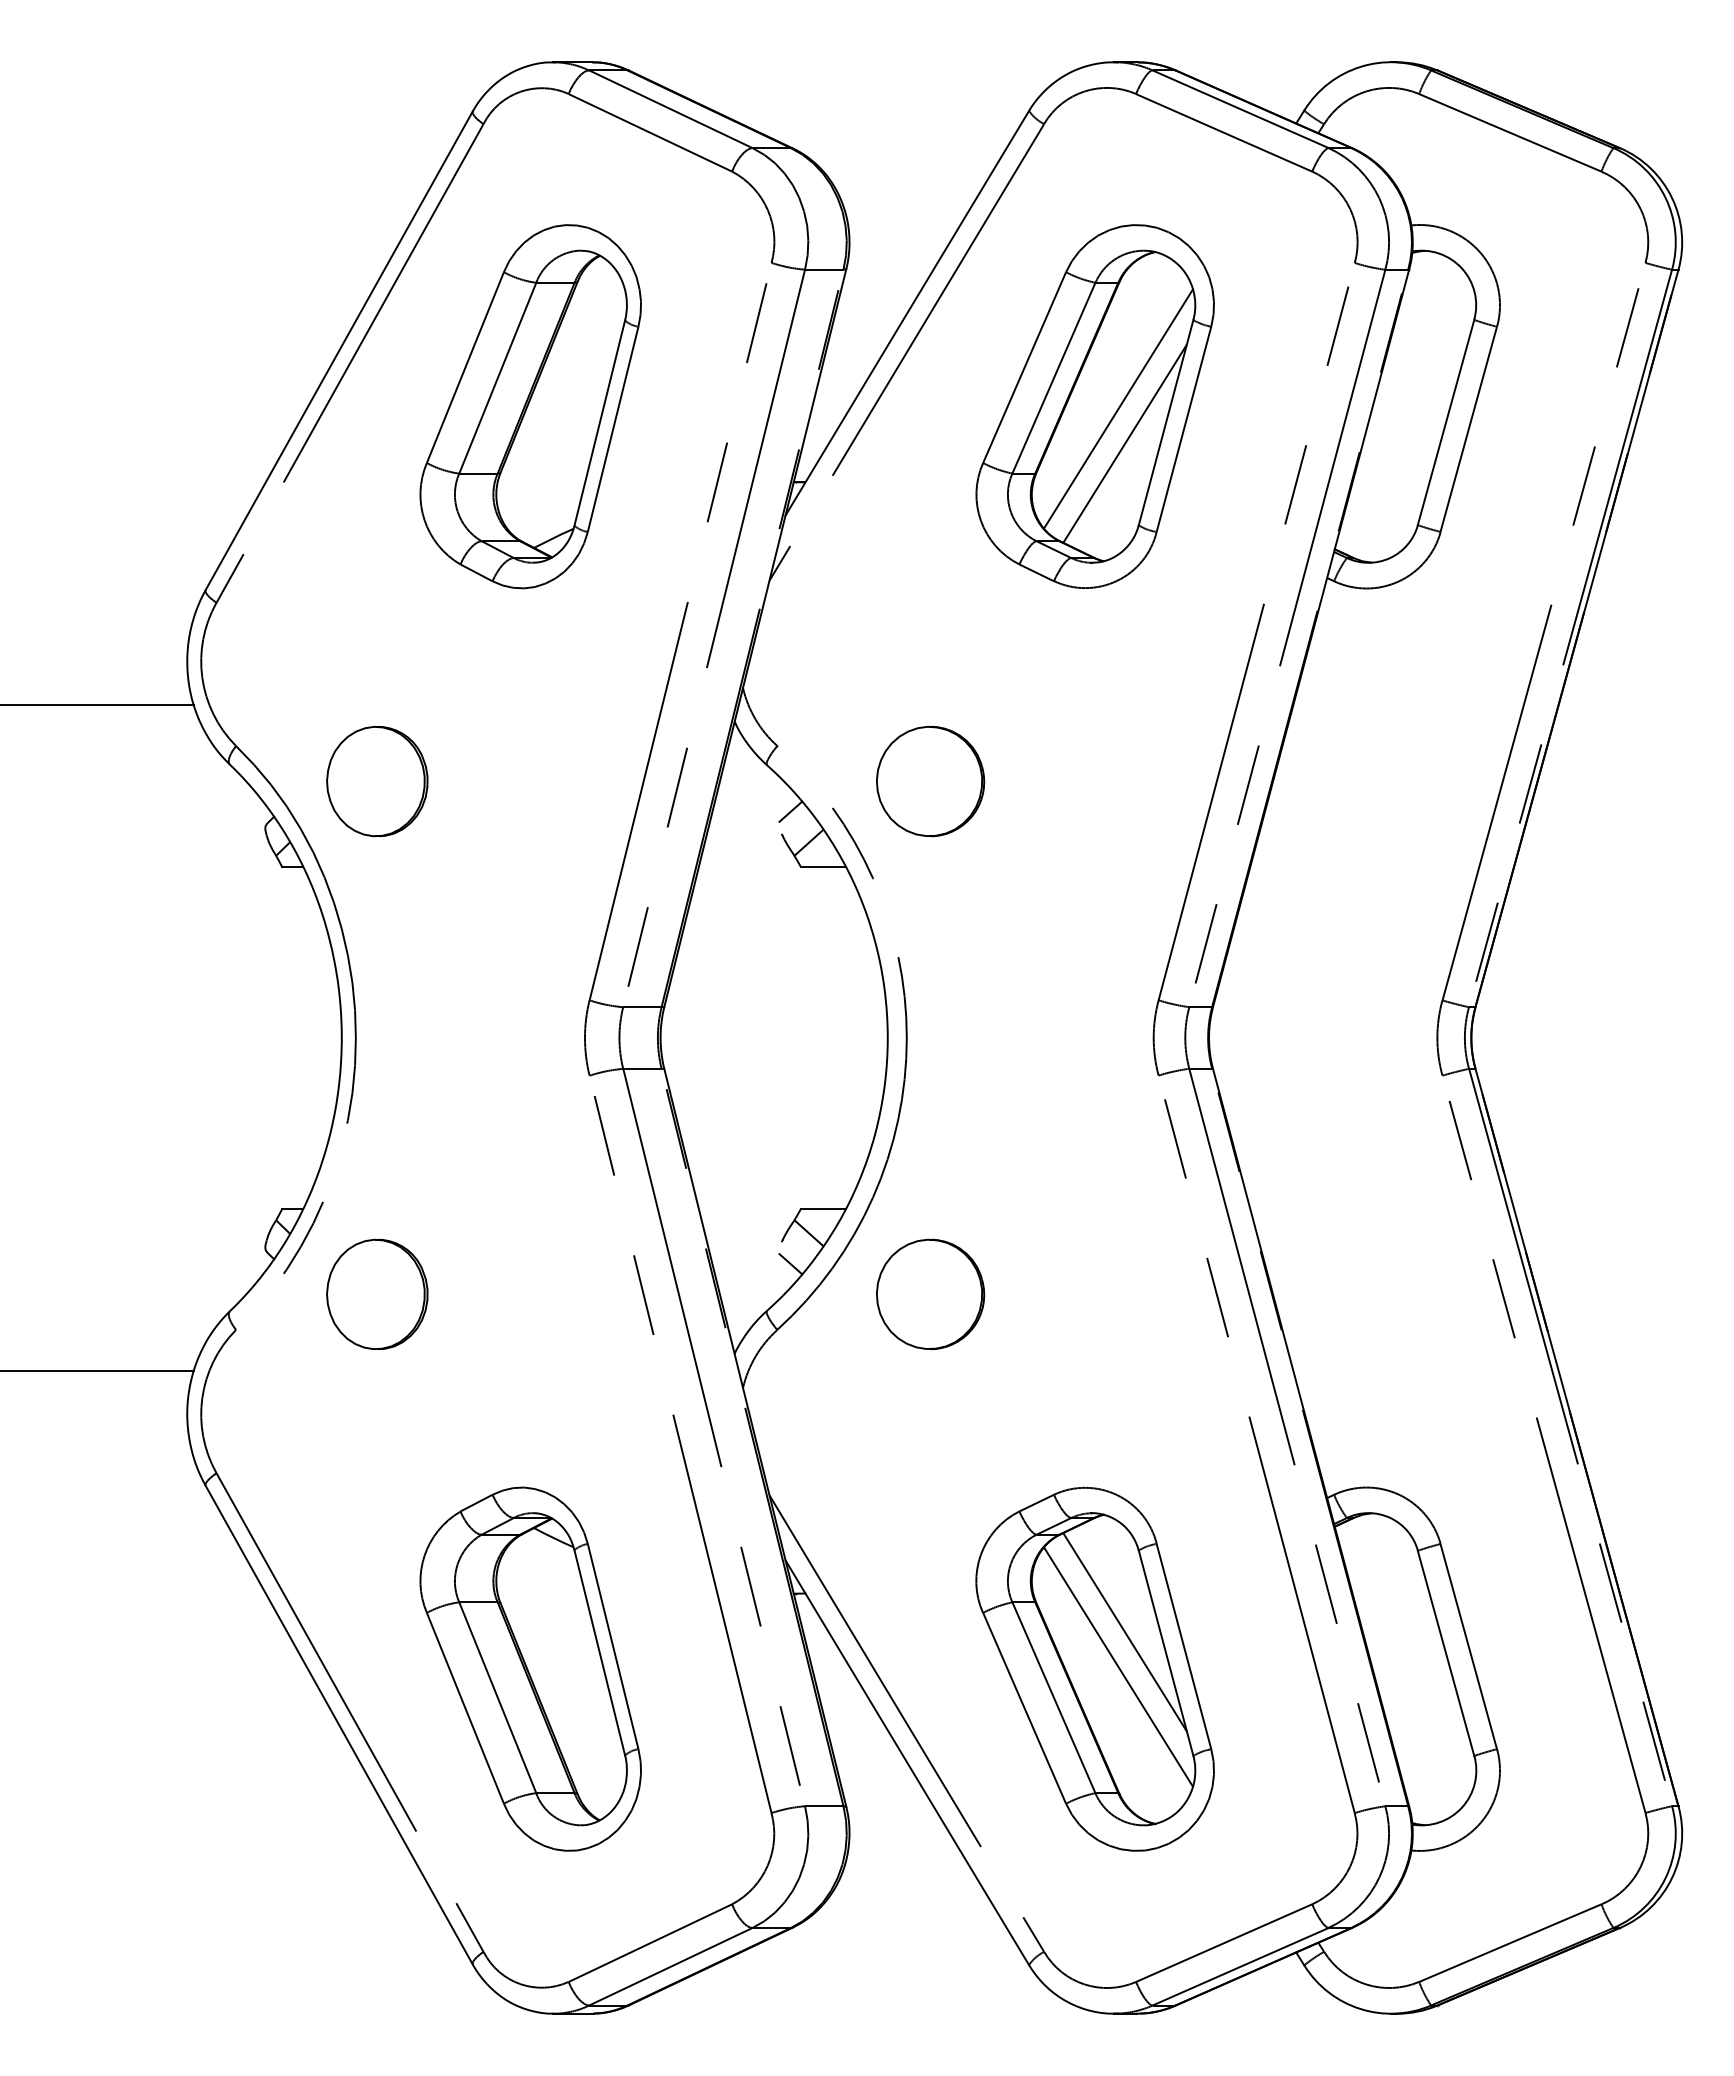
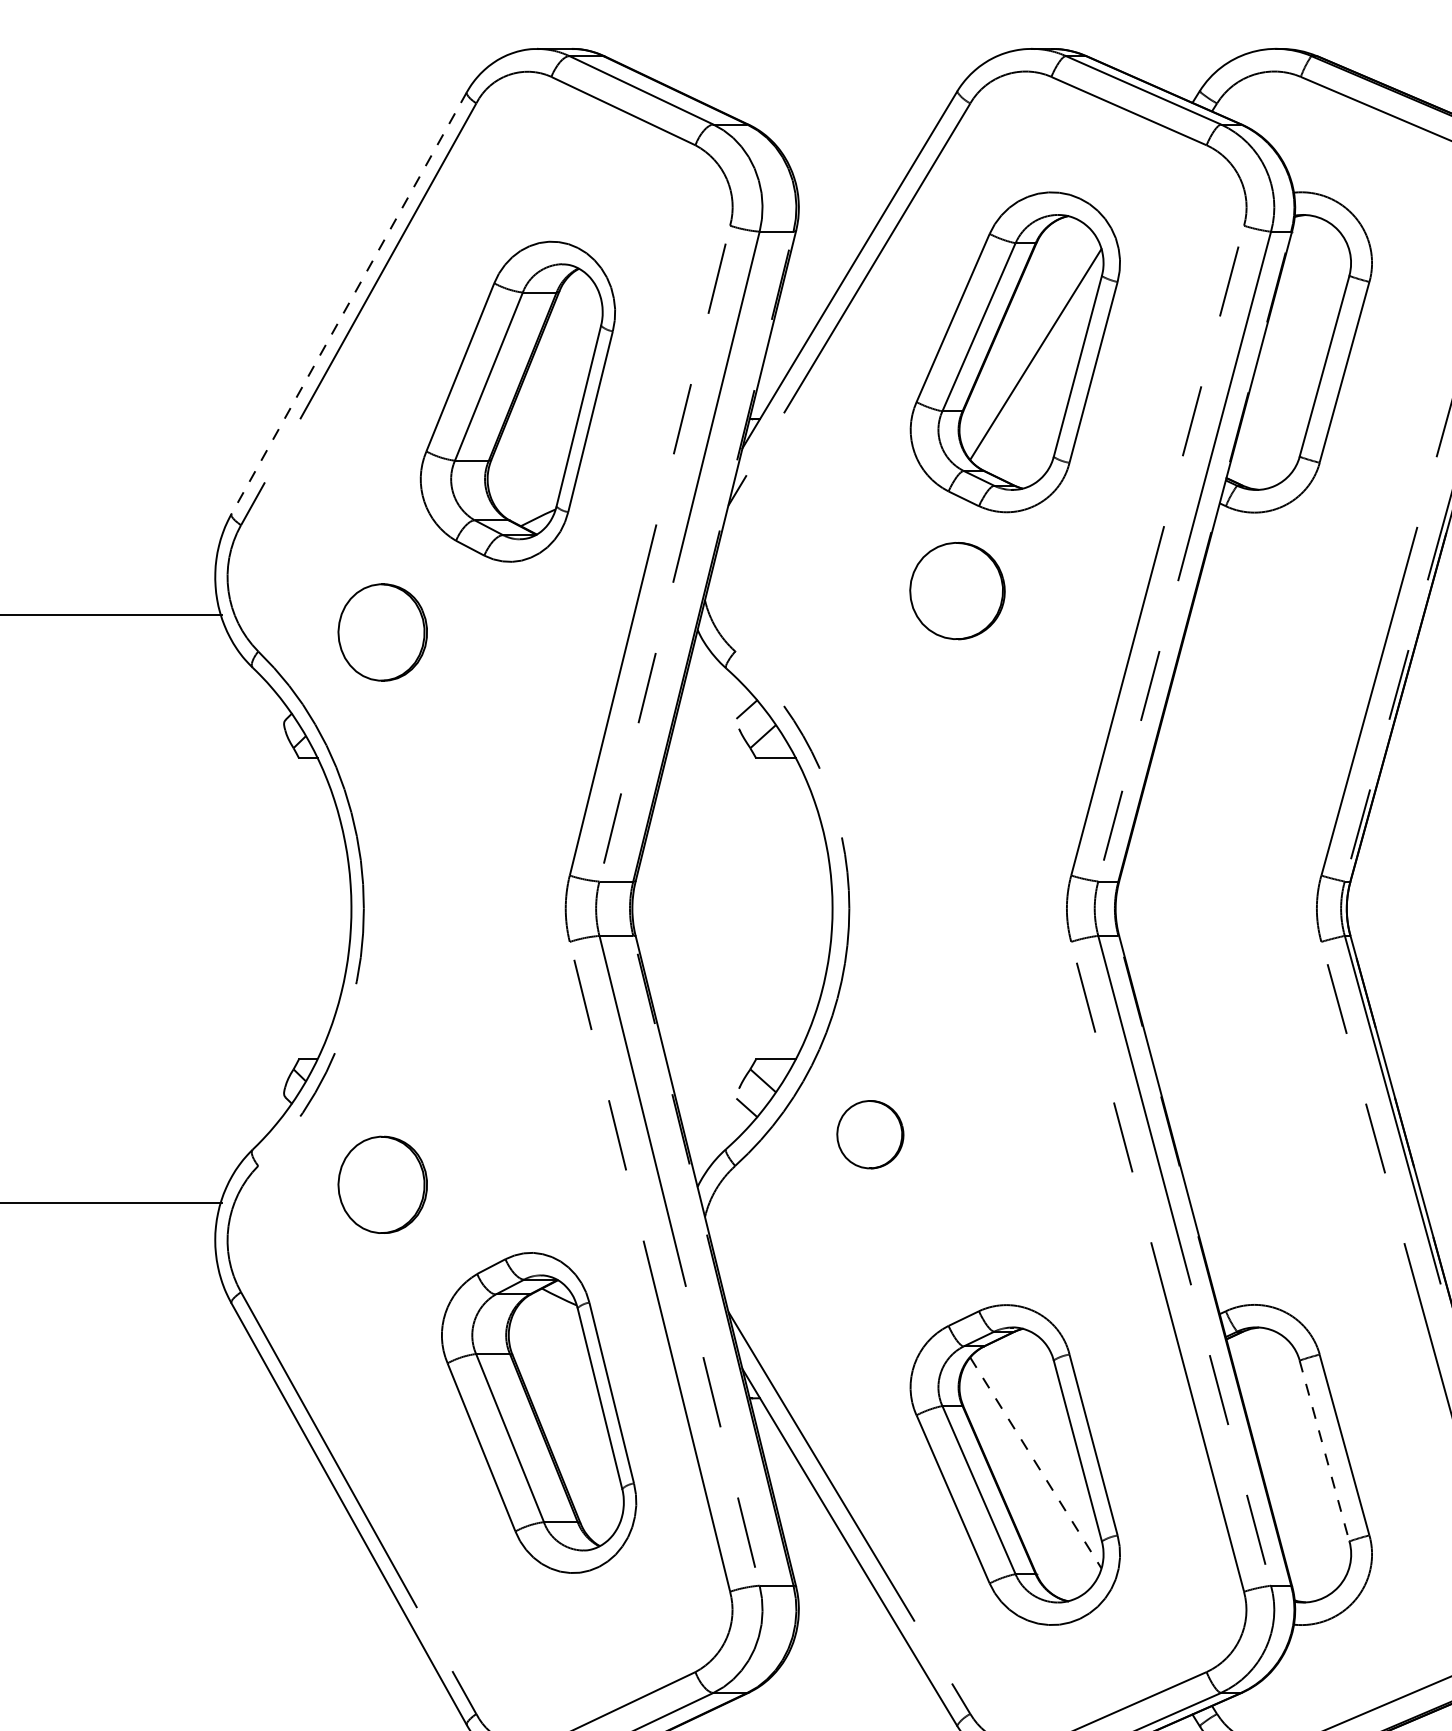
line: (338, 351) -> (348, 303), solid -> dashed
part: (530, 406) -> (517, 401), moved
line: (1124, 443) -> (1041, 384), removed
part: (377, 781) -> (382, 632), moved
part: (930, 781) -> (957, 591), moved
part: (377, 1293) -> (382, 1184), moved
part: (930, 1294) -> (870, 1134), size x0.7
line: (1124, 1632) -> (1041, 1432), removed
line: (1446, 1653) -> (1324, 1451), solid -> dashed
line: (1118, 1667) -> (1035, 1463), solid -> dashed
part: (530, 1668) -> (538, 1412), moved

